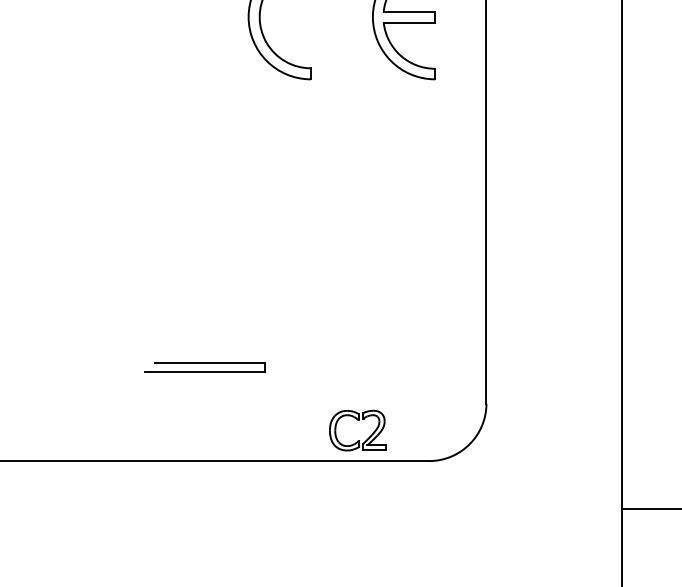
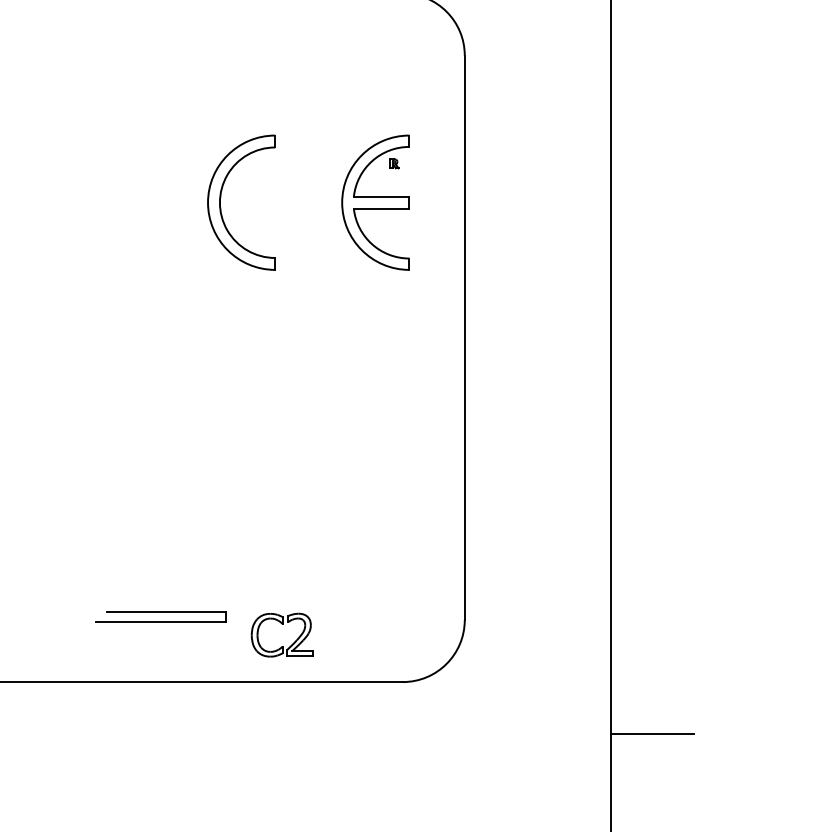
part: (204, 367) -> (160, 616), moved
part: (357, 420) -> (281, 624), moved

